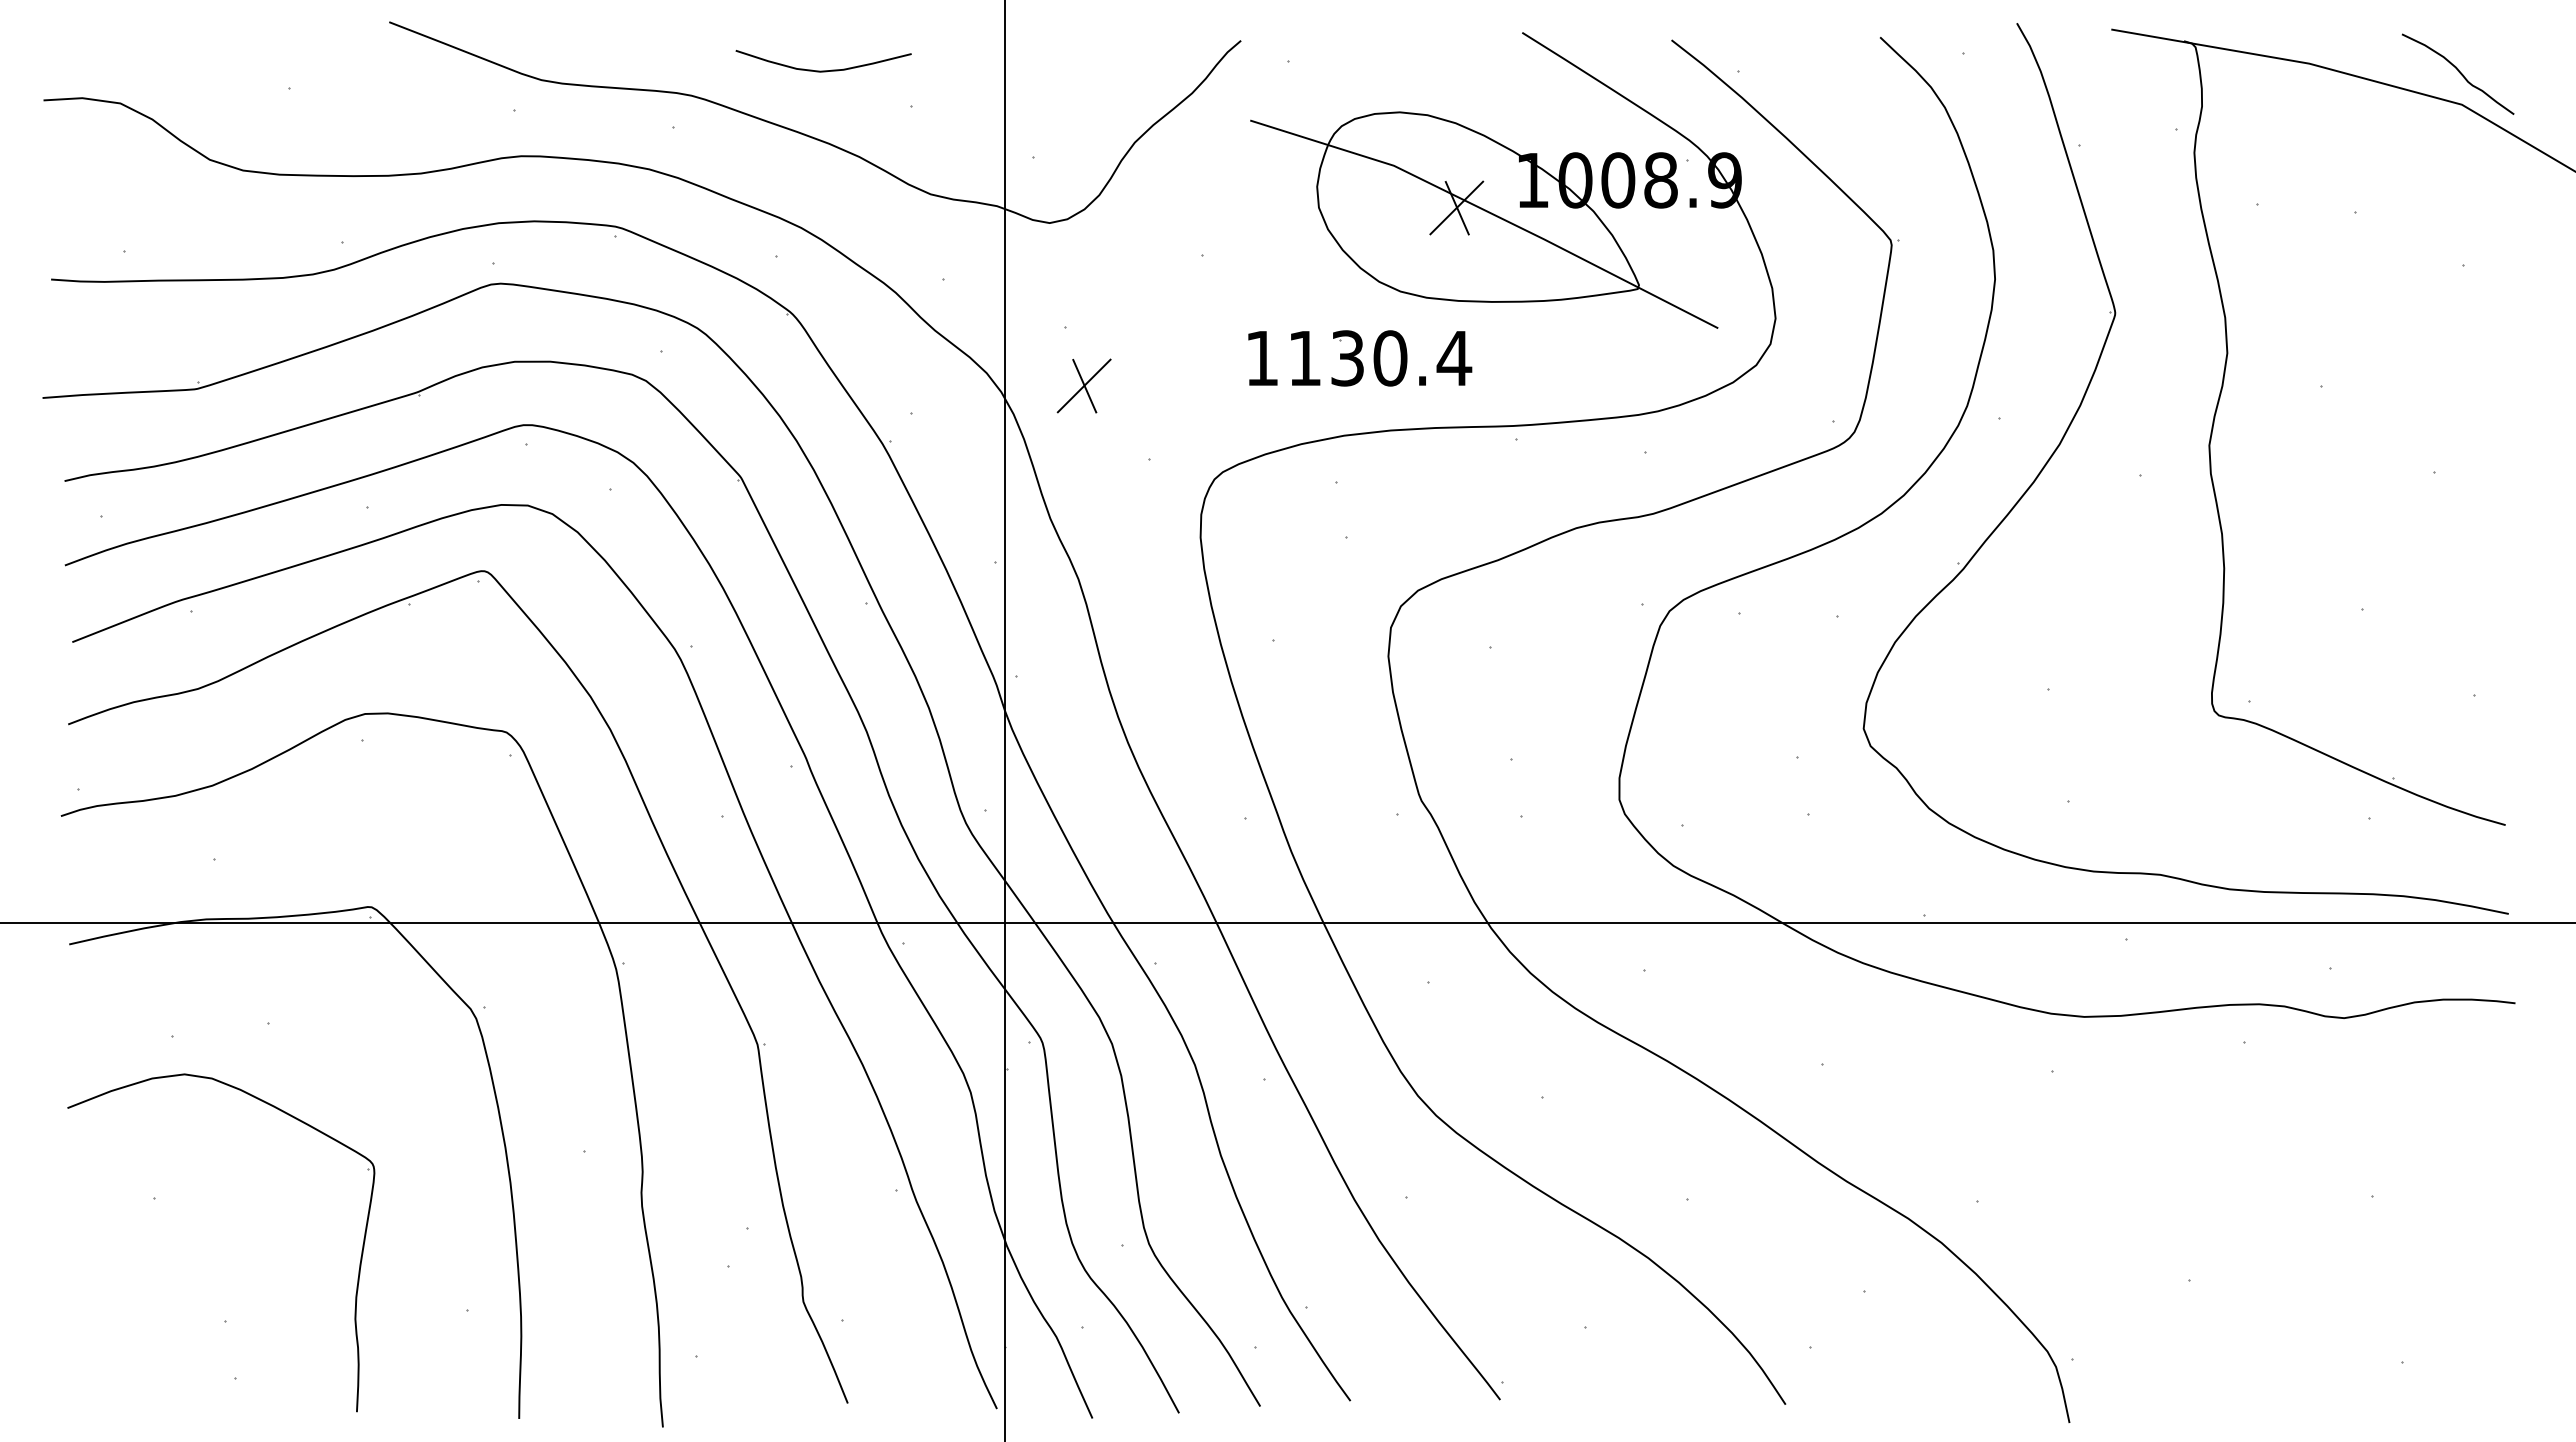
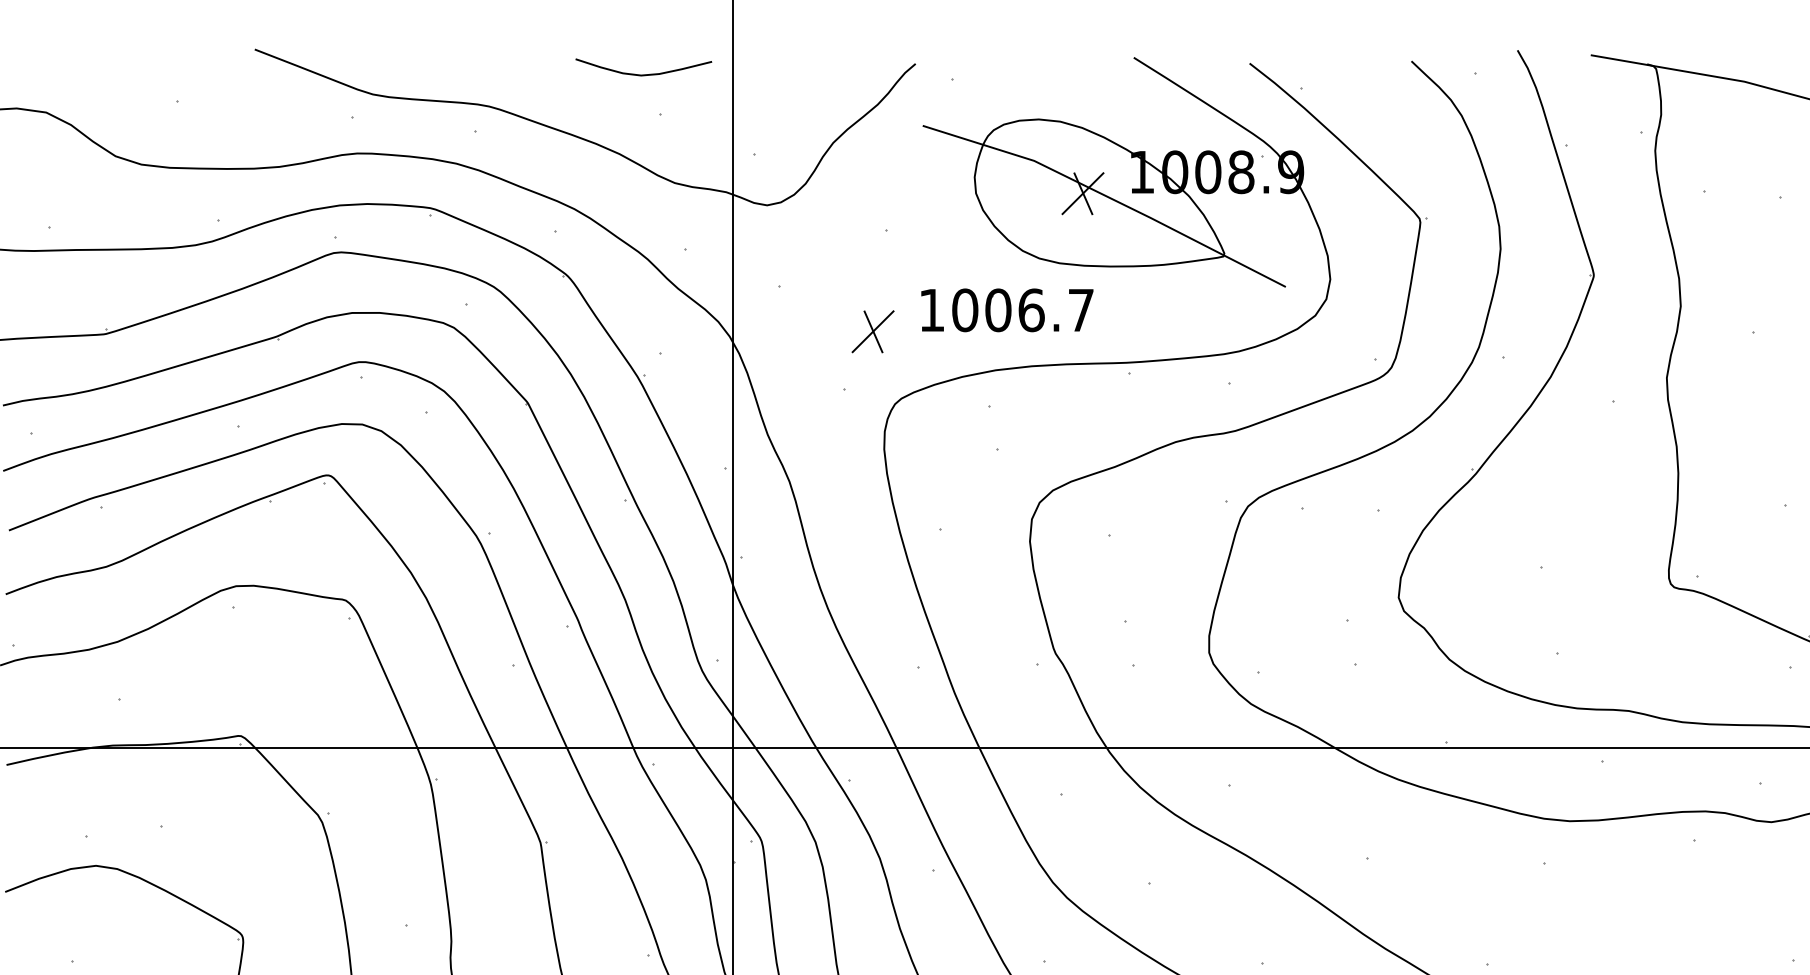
curve: (823, 70) -> (643, 74), moved
text: (1380, 358) -> (1023, 310), 1130.4 -> 1006.7
part: (1083, 385) -> (872, 331), moved

